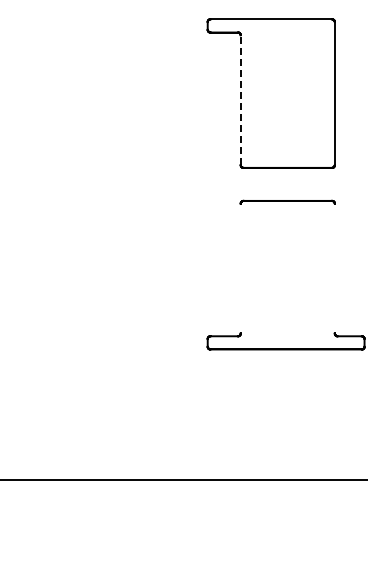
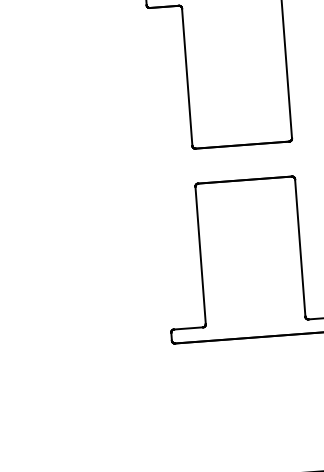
line: (240, 100) -> (187, 77), dashed -> solid
line: (240, 268) -> (200, 255), added
line: (334, 268) -> (299, 247), added

